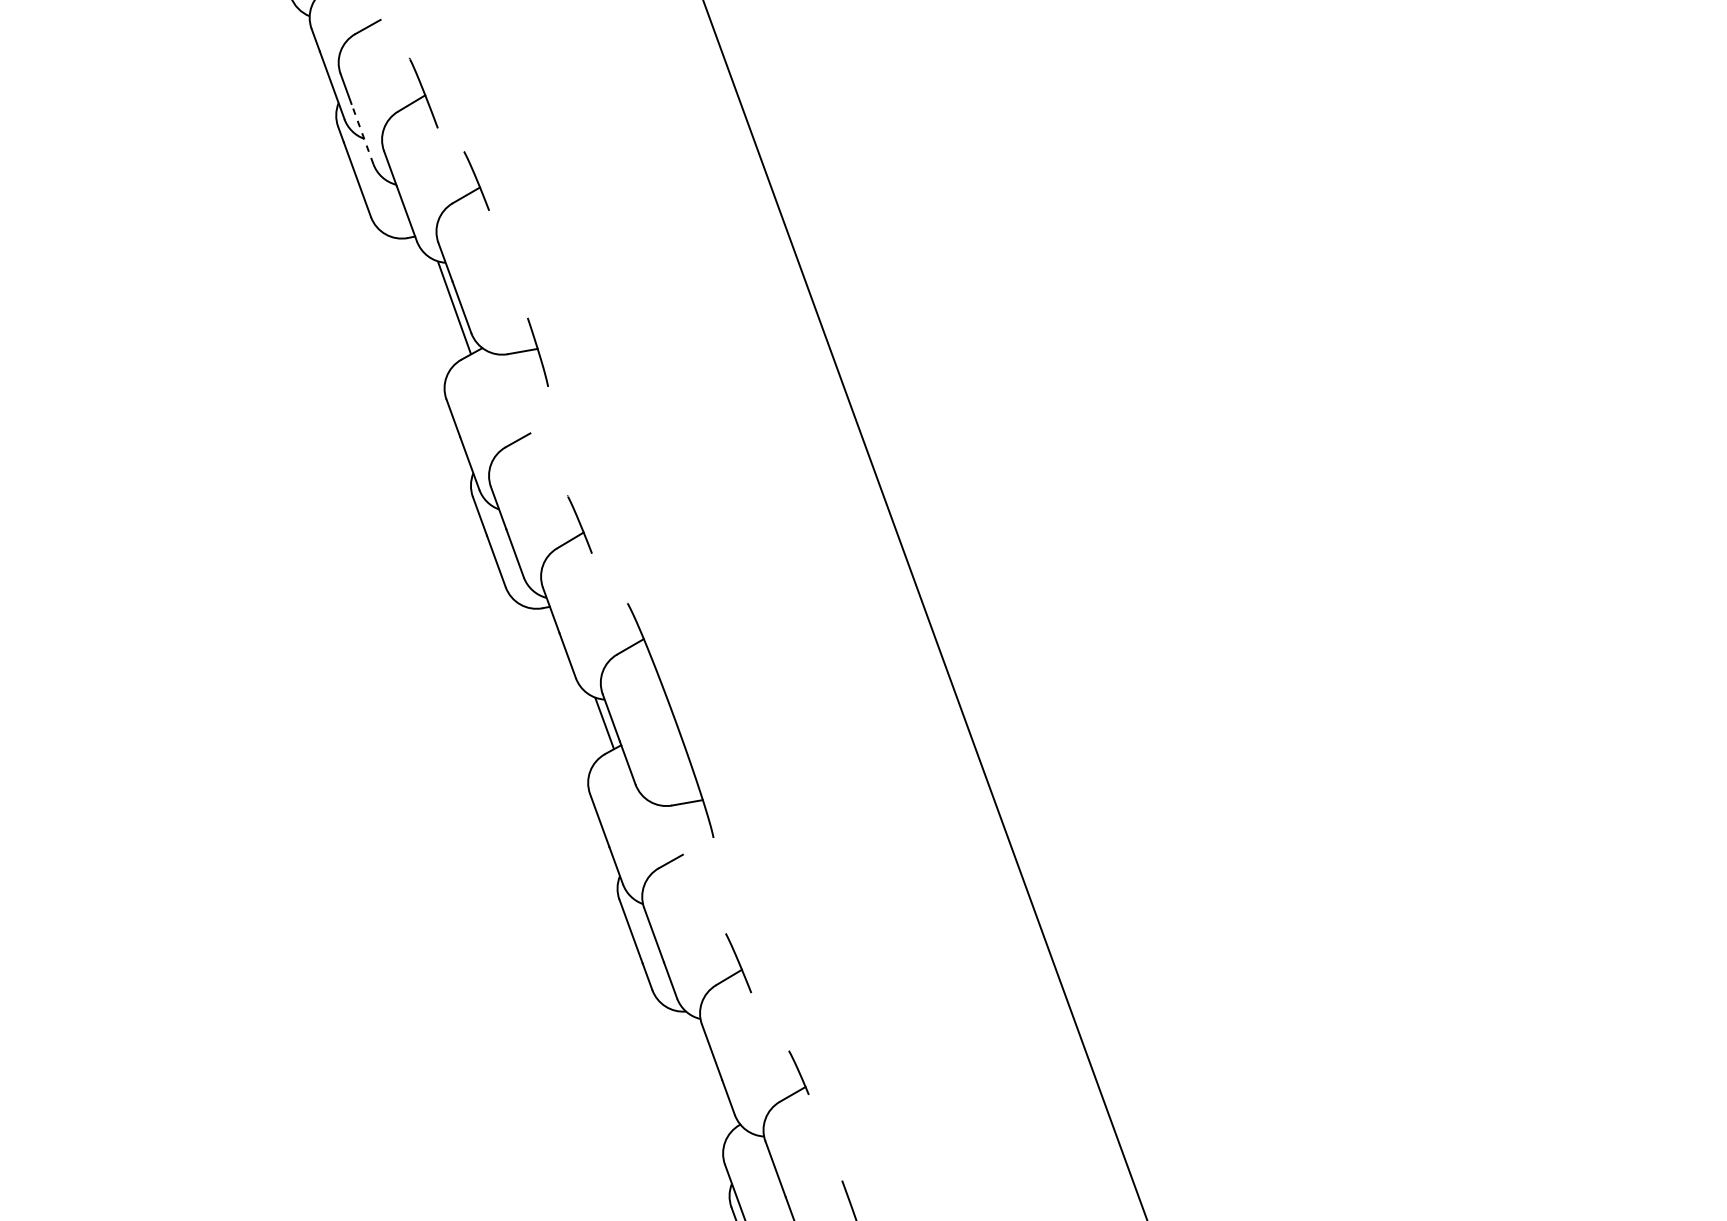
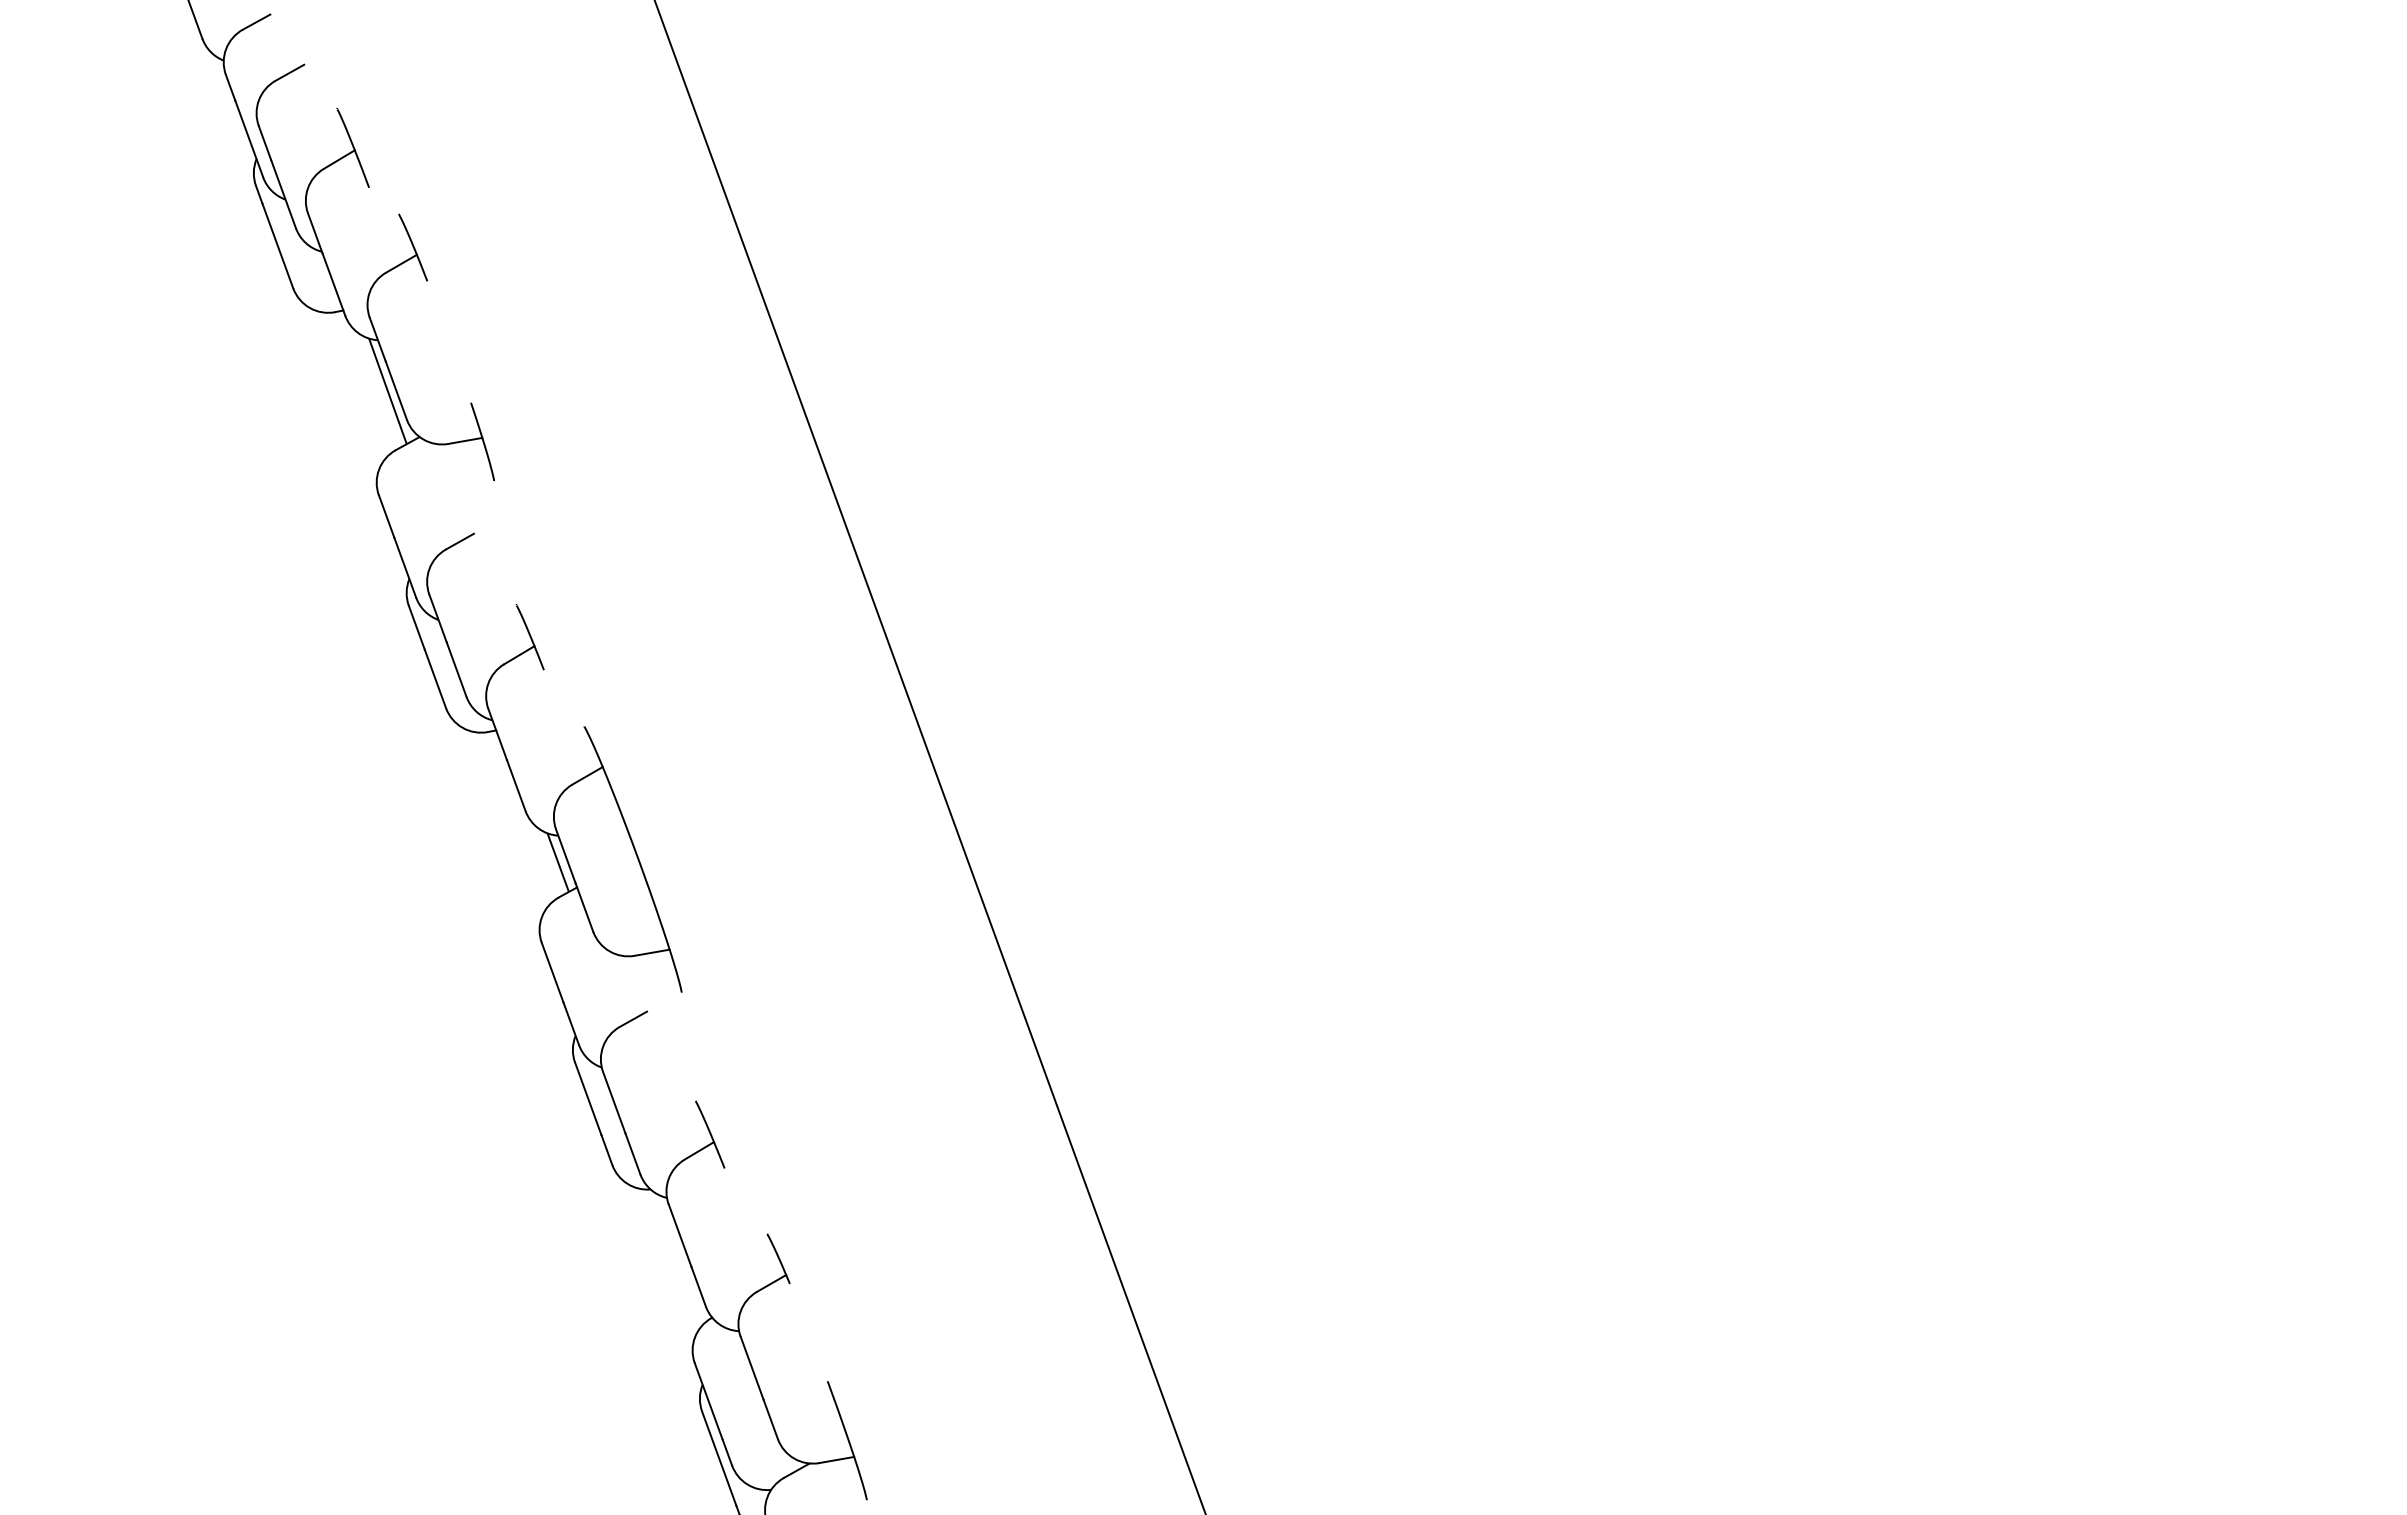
line: (362, 133) -> (283, 193), dashed -> solid

